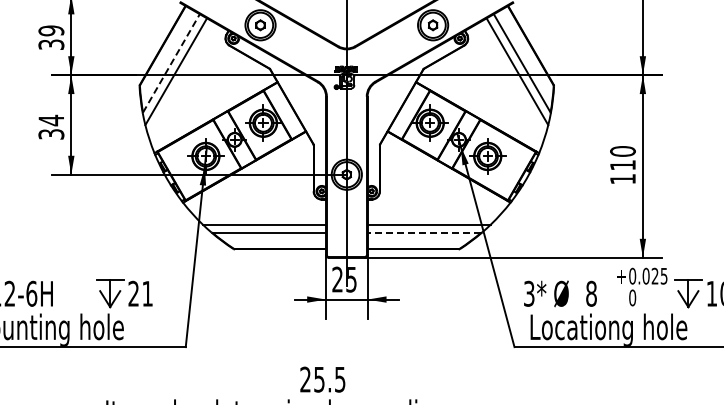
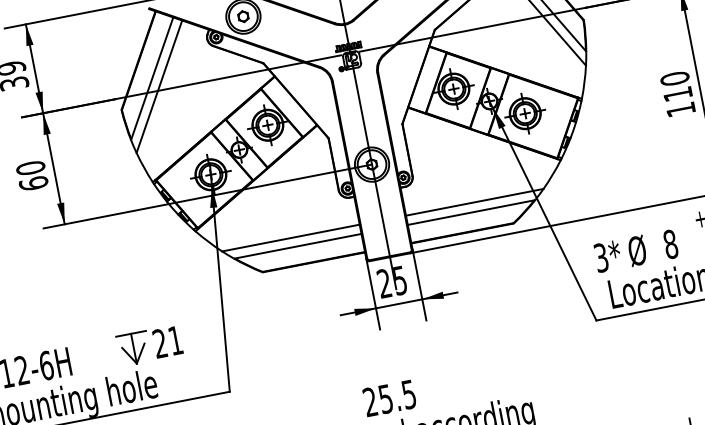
line: (171, 63) -> (152, 78), dashed -> solid
text: (51, 126) -> (32, 174), 34 -> 60
line: (424, 232) -> (471, 212), dashed -> solid

